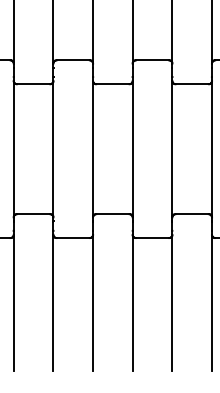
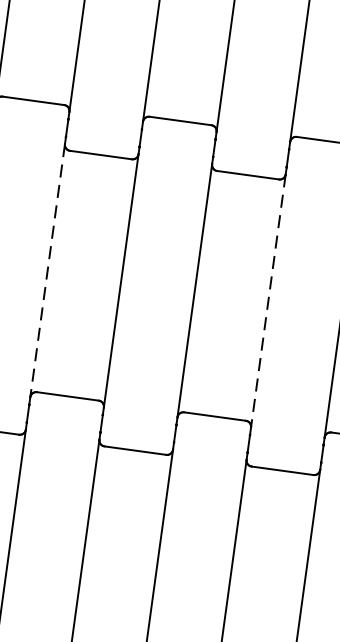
line: (13, 149) -> (47, 271), solid -> dashed
line: (132, 149) -> (267, 301), solid -> dashed

